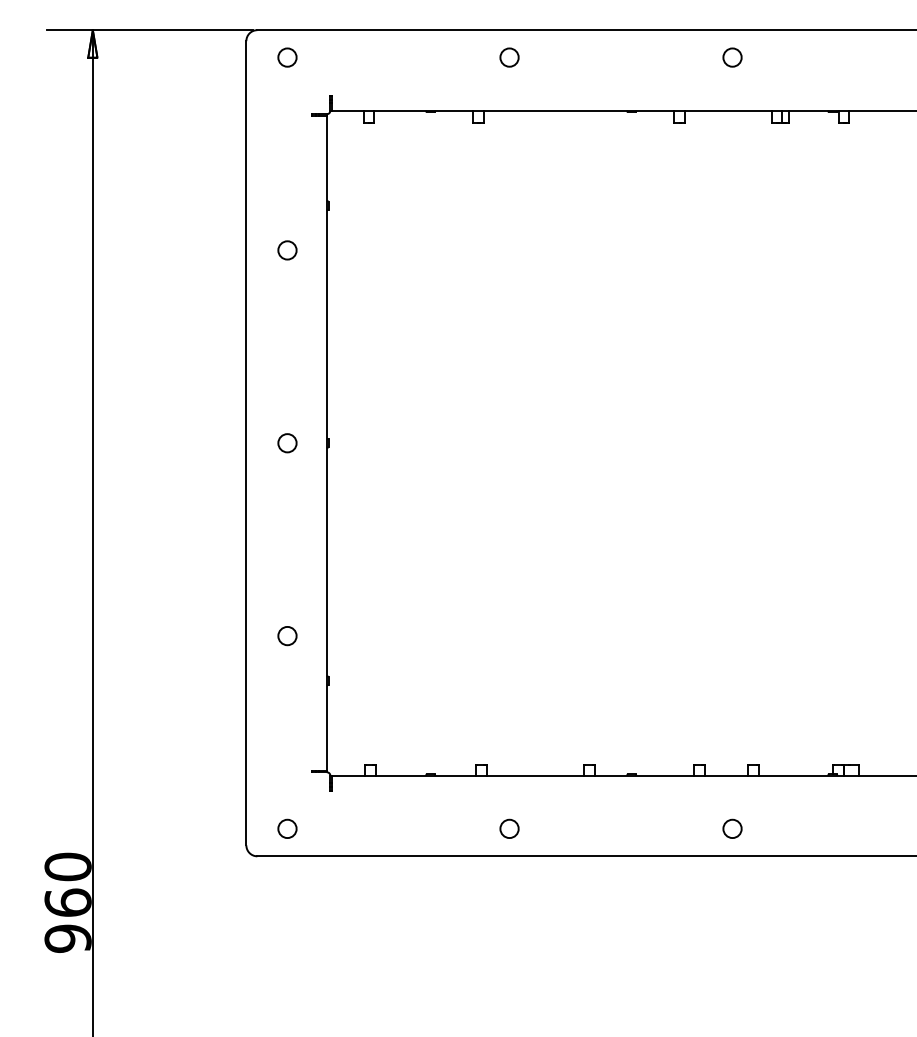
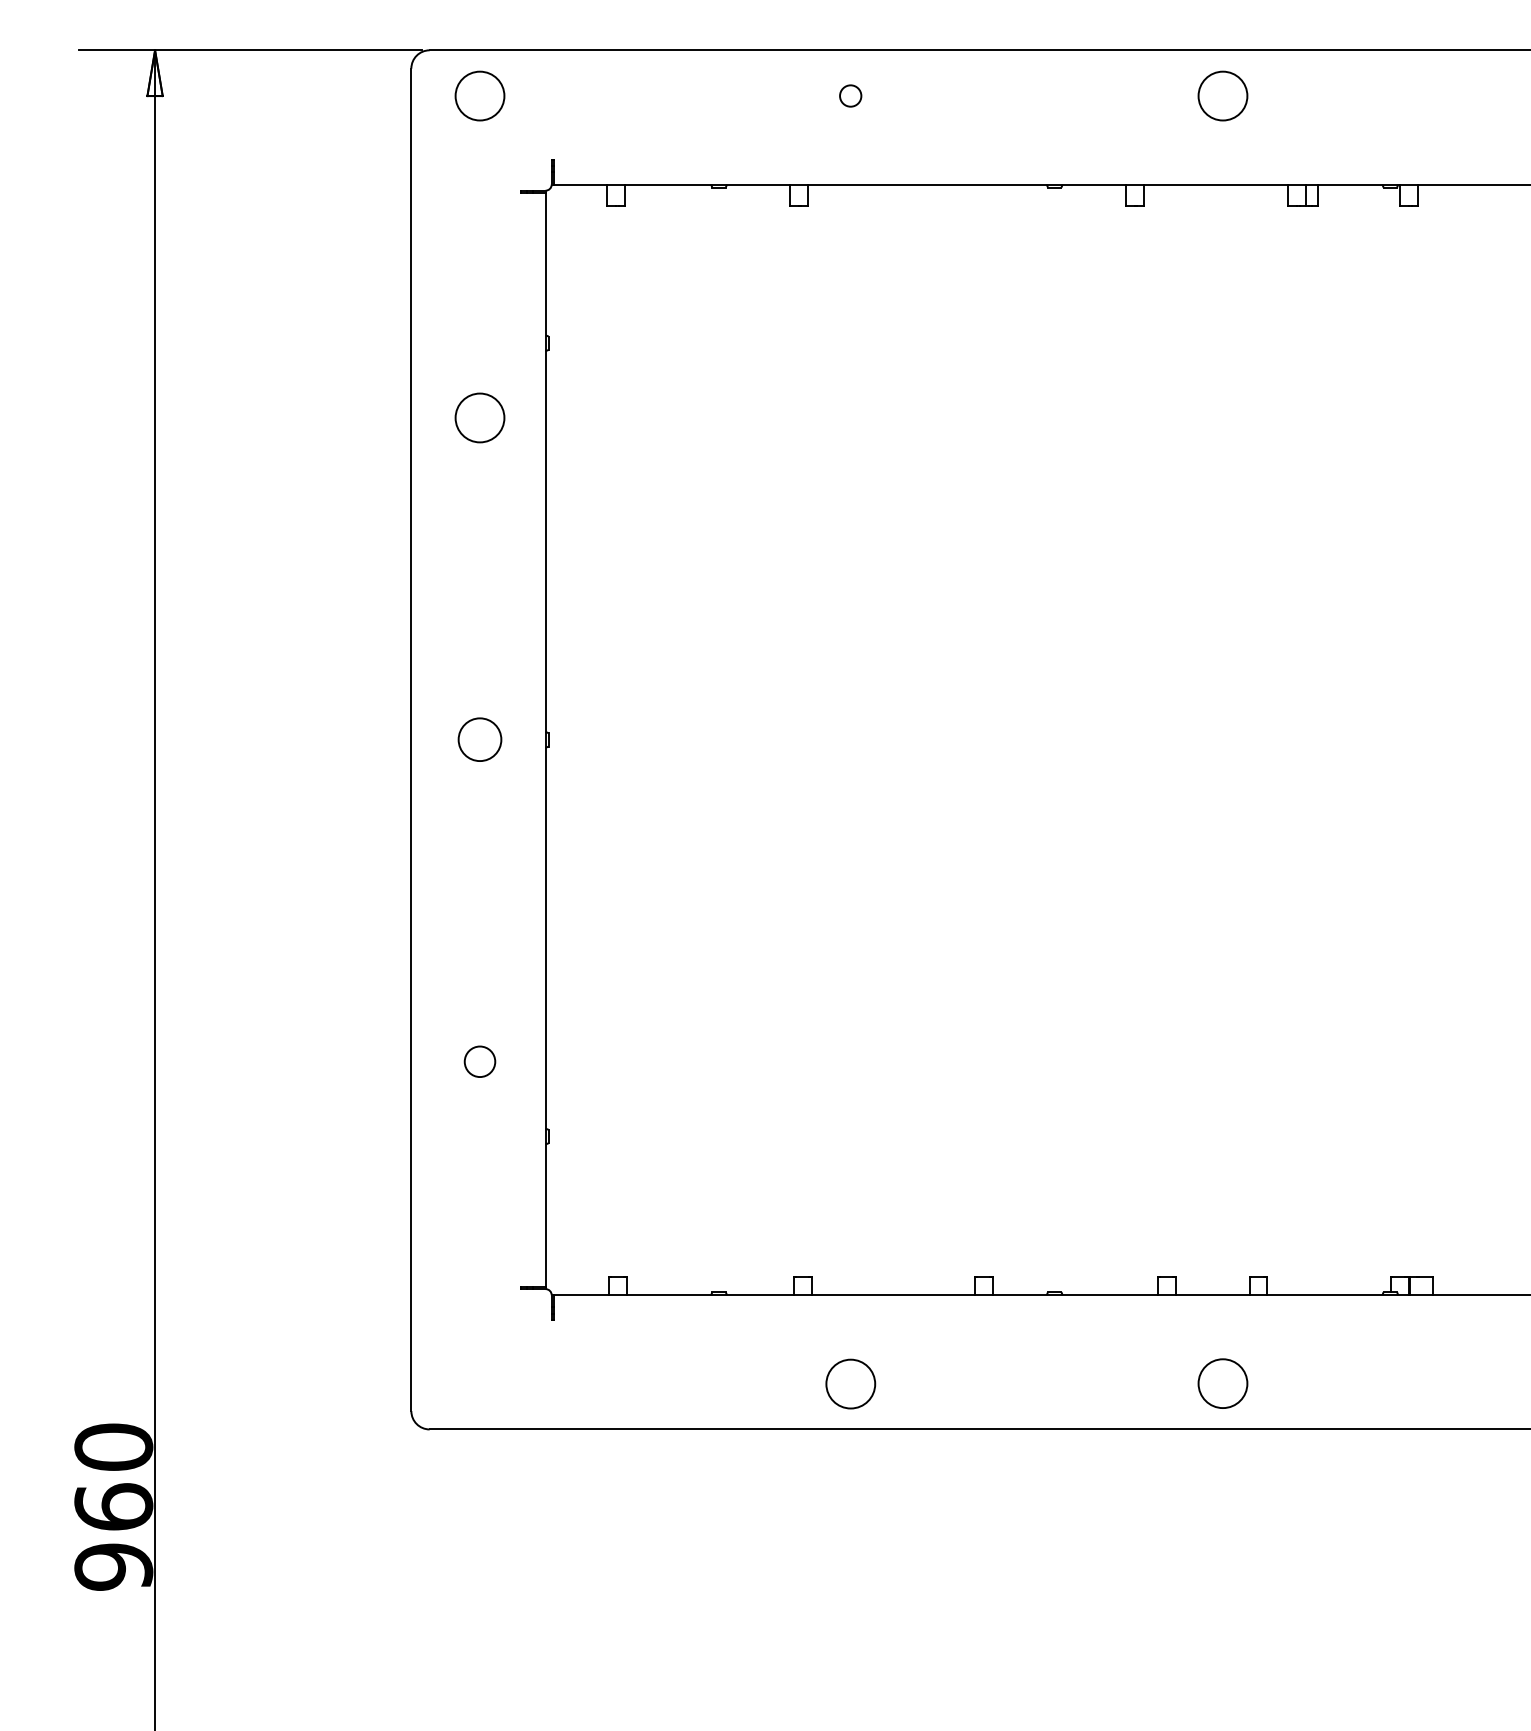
circle: (287, 57) -> (480, 95), size x1.6
circle: (509, 57) -> (850, 95), size x0.7
circle: (732, 57) -> (1222, 95), size x1.6
circle: (287, 250) -> (480, 418), size x1.6
circle: (287, 443) -> (480, 740), size x1.4
circle: (287, 828) -> (480, 1383), removed
circle: (509, 828) -> (850, 1383), size x1.6
circle: (732, 828) -> (1222, 1383), size x1.6

